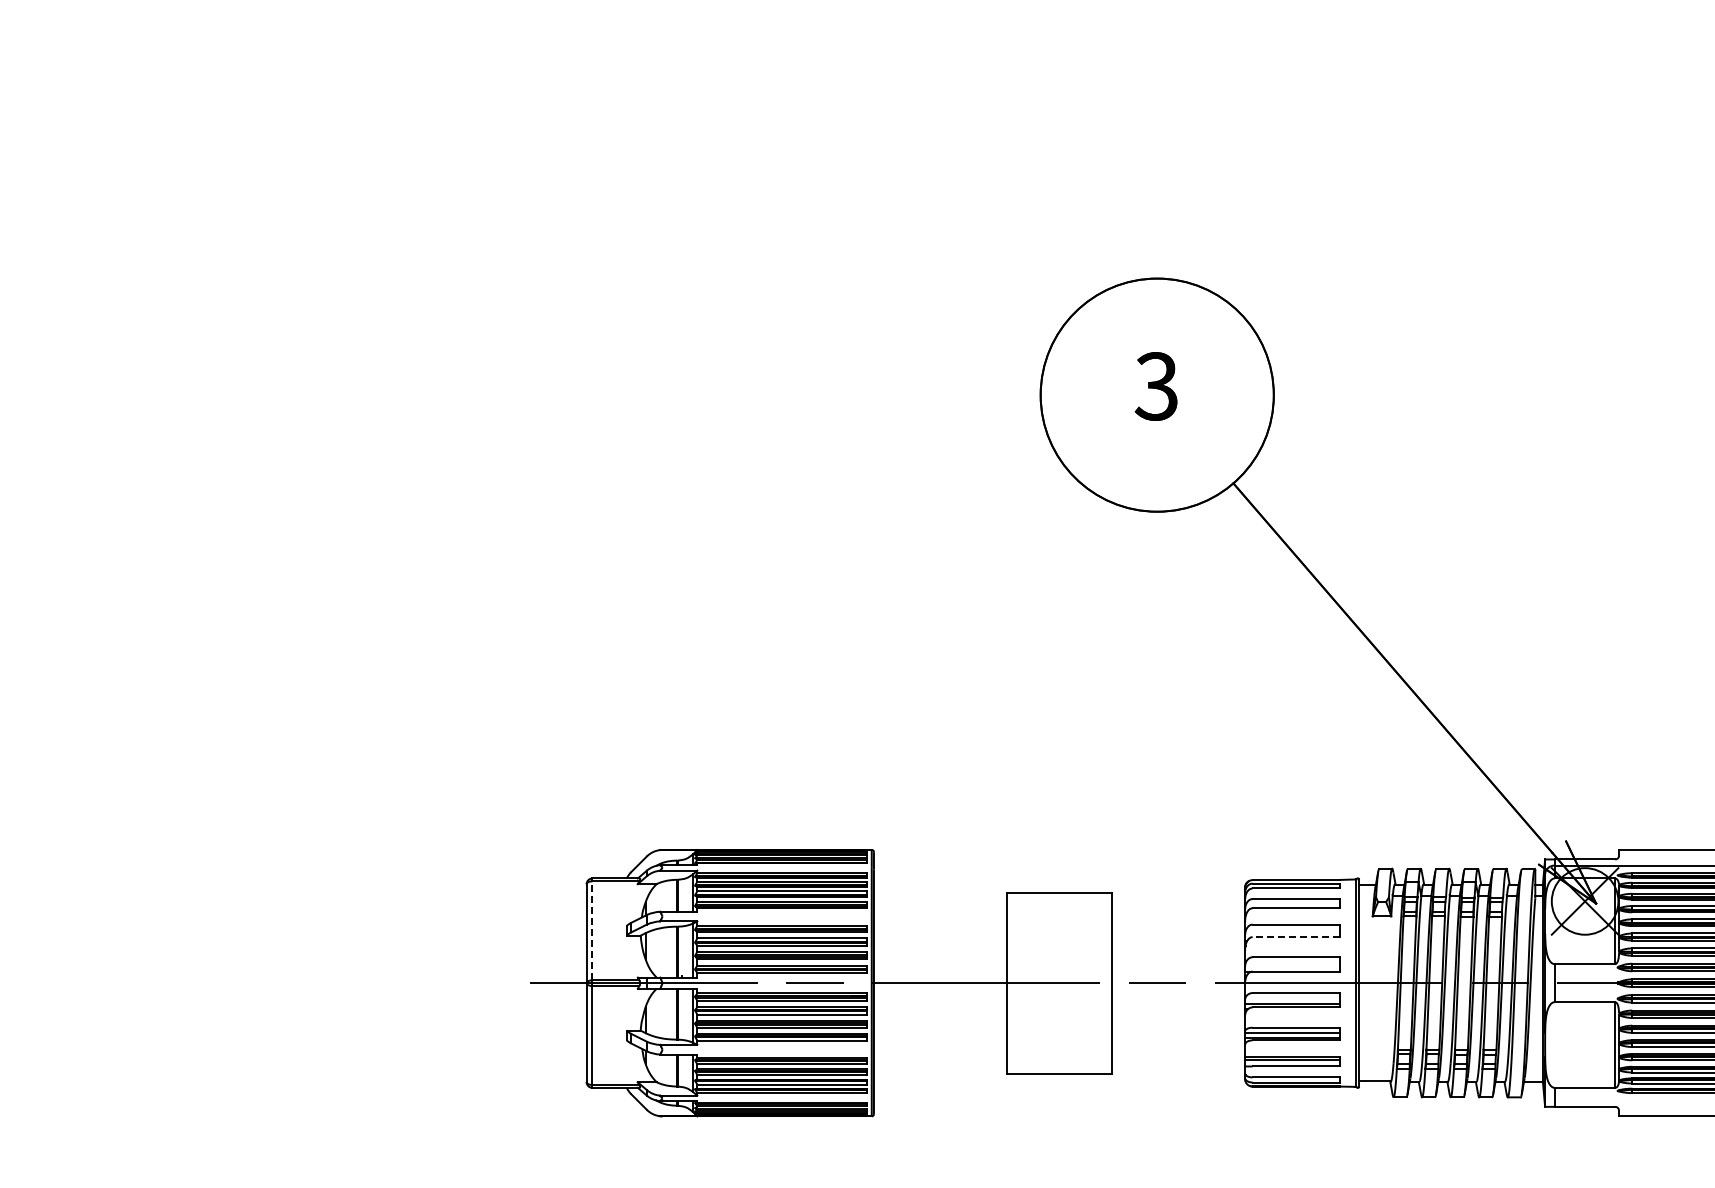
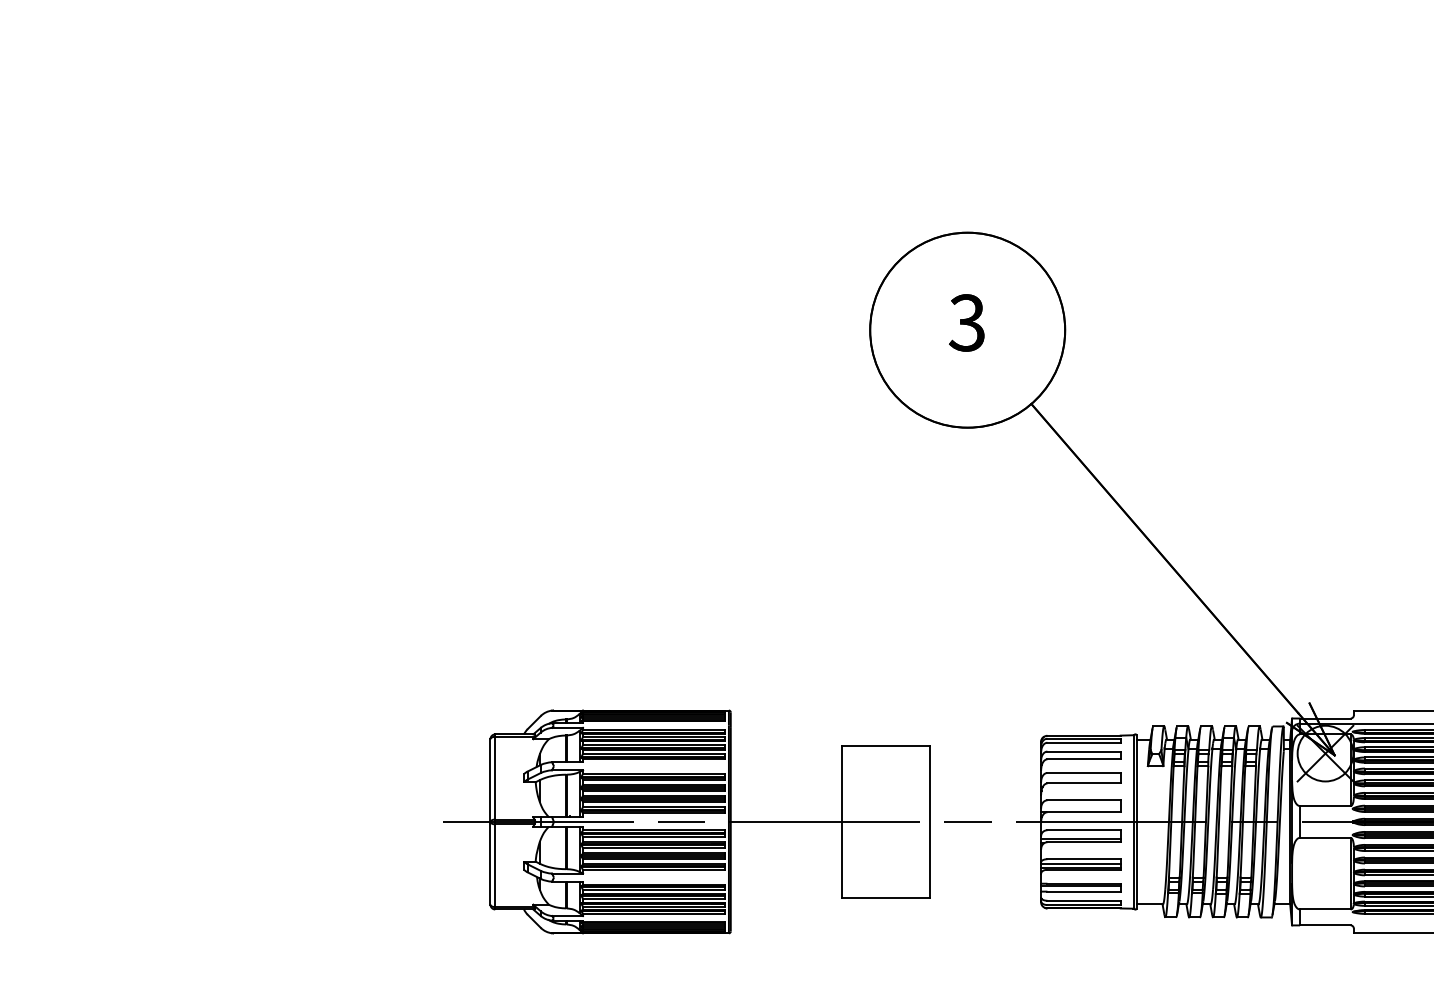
line: (592, 930) -> (495, 777), dashed -> solid
line: (1296, 937) -> (1084, 783), dashed -> solid

